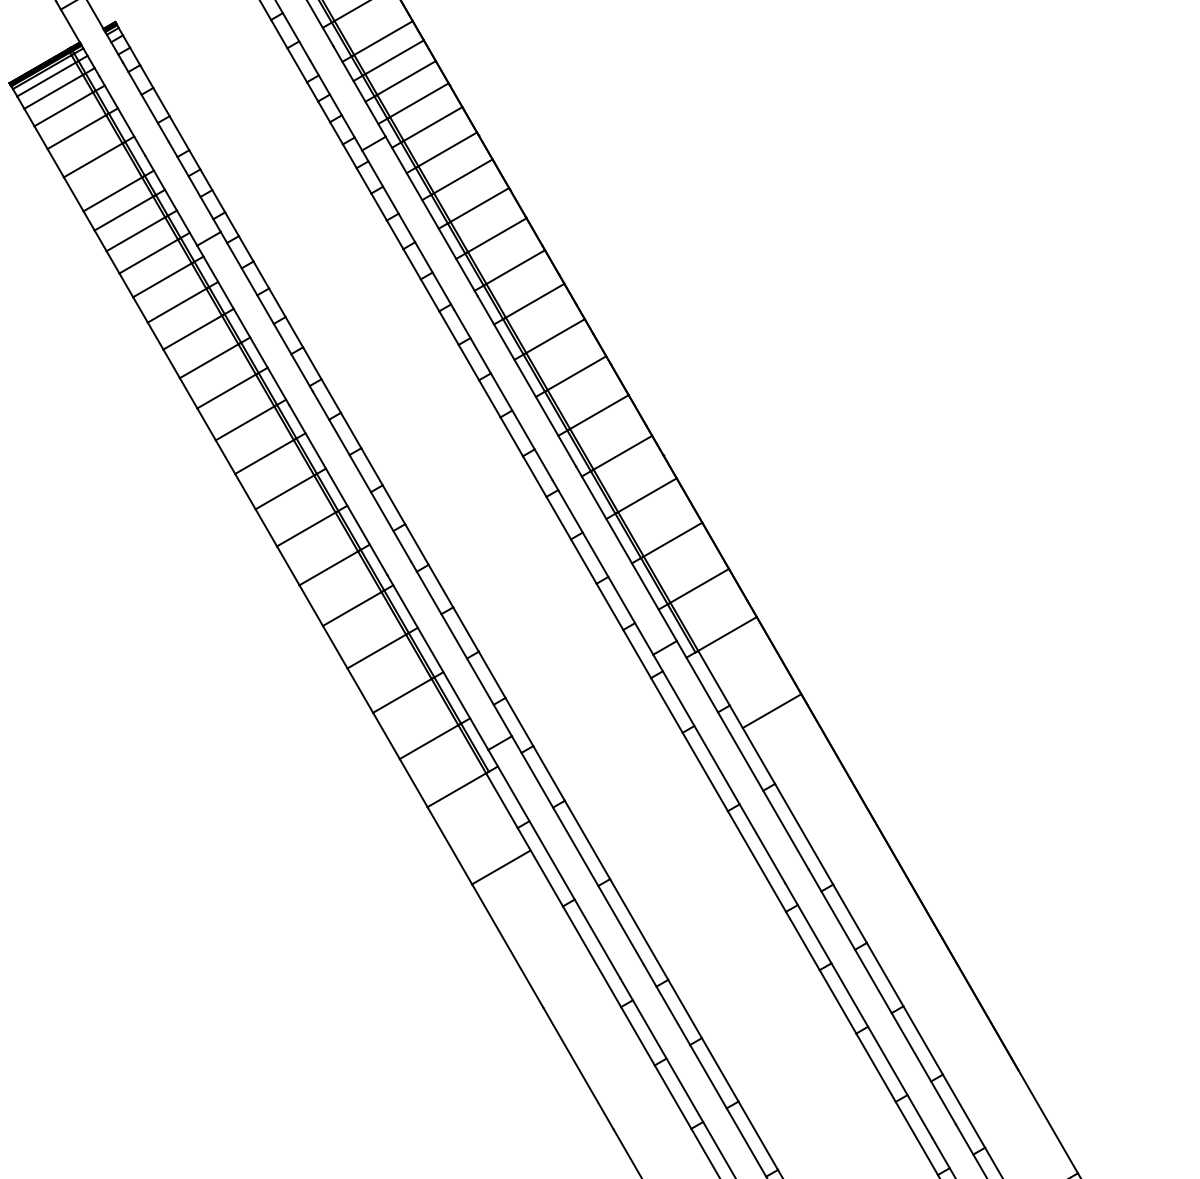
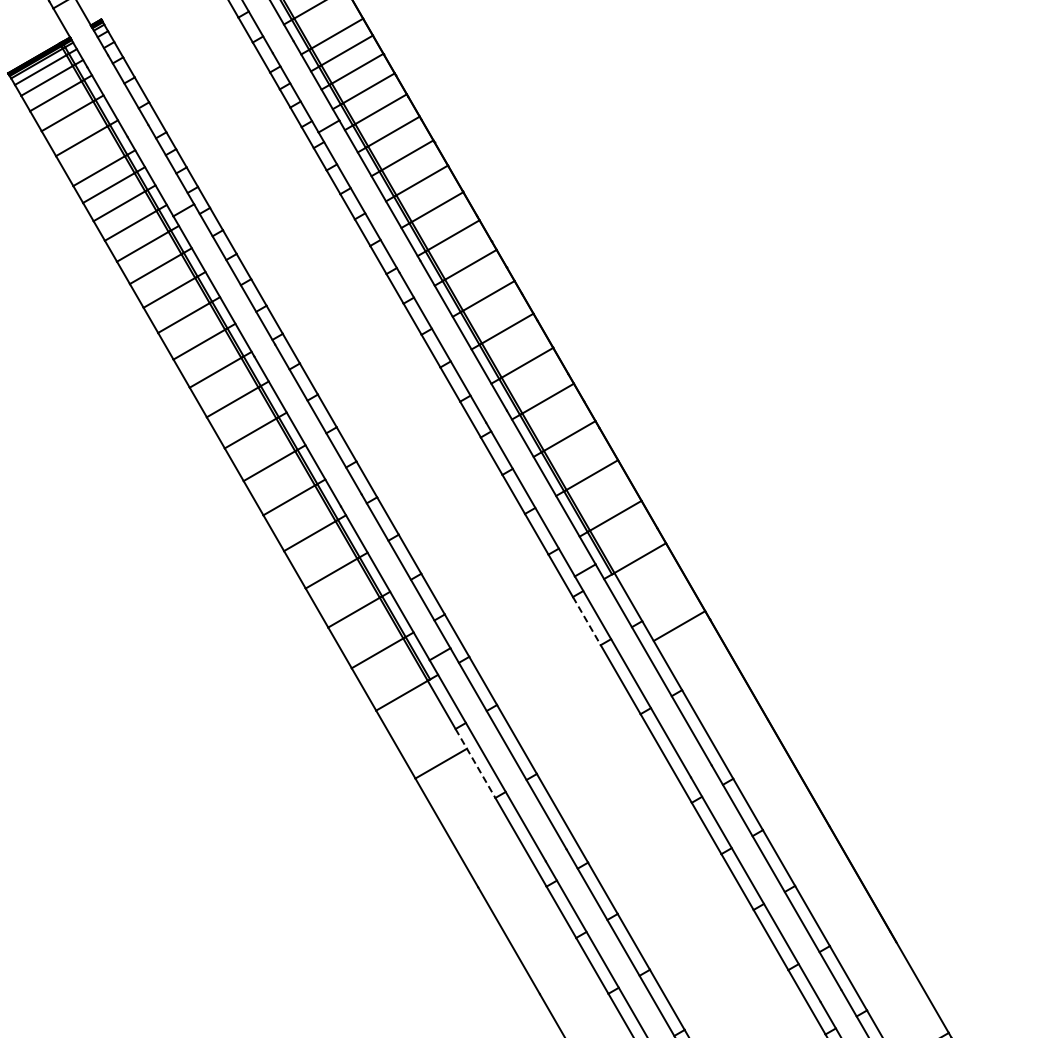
line: (666, 705) -> (586, 621), solid -> dashed
line: (540, 867) -> (475, 763), solid -> dashed

